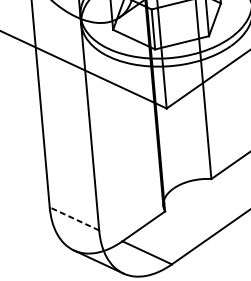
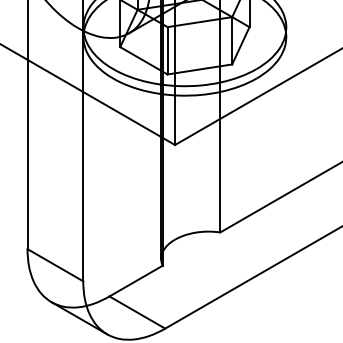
line: (73, 218) -> (54, 264), dashed -> solid

